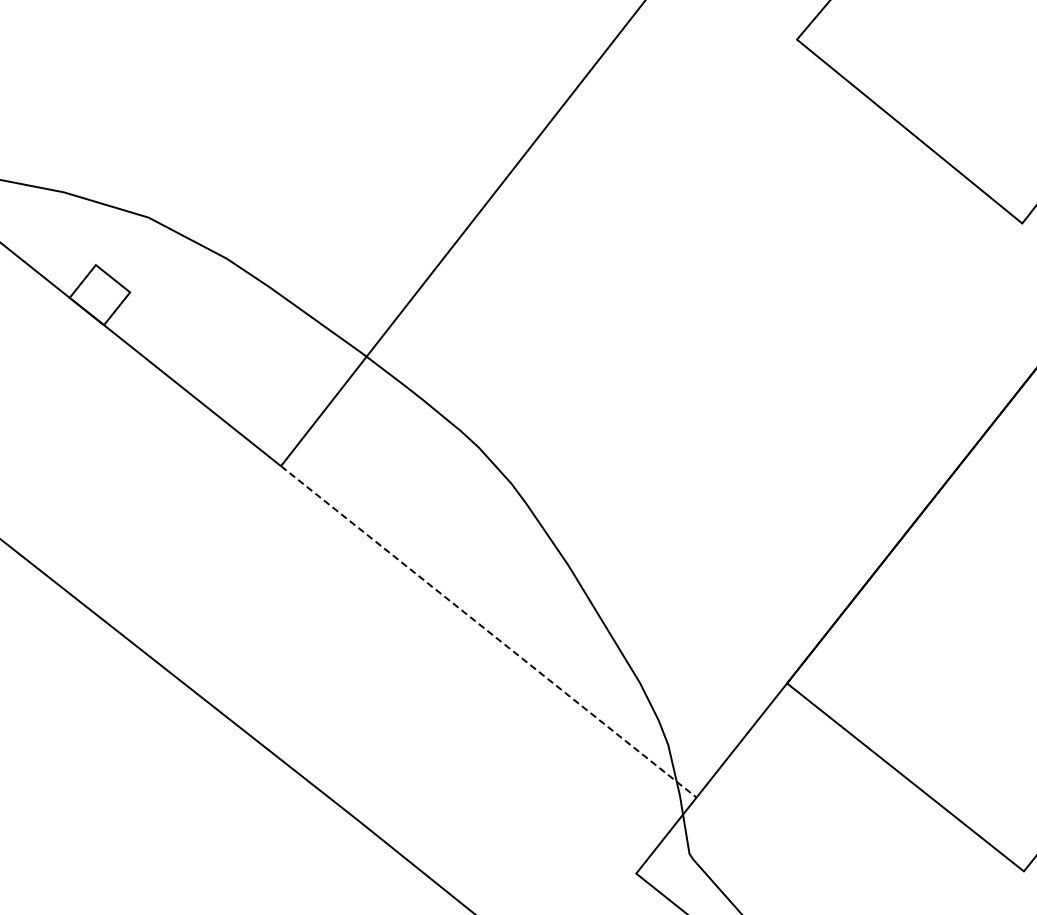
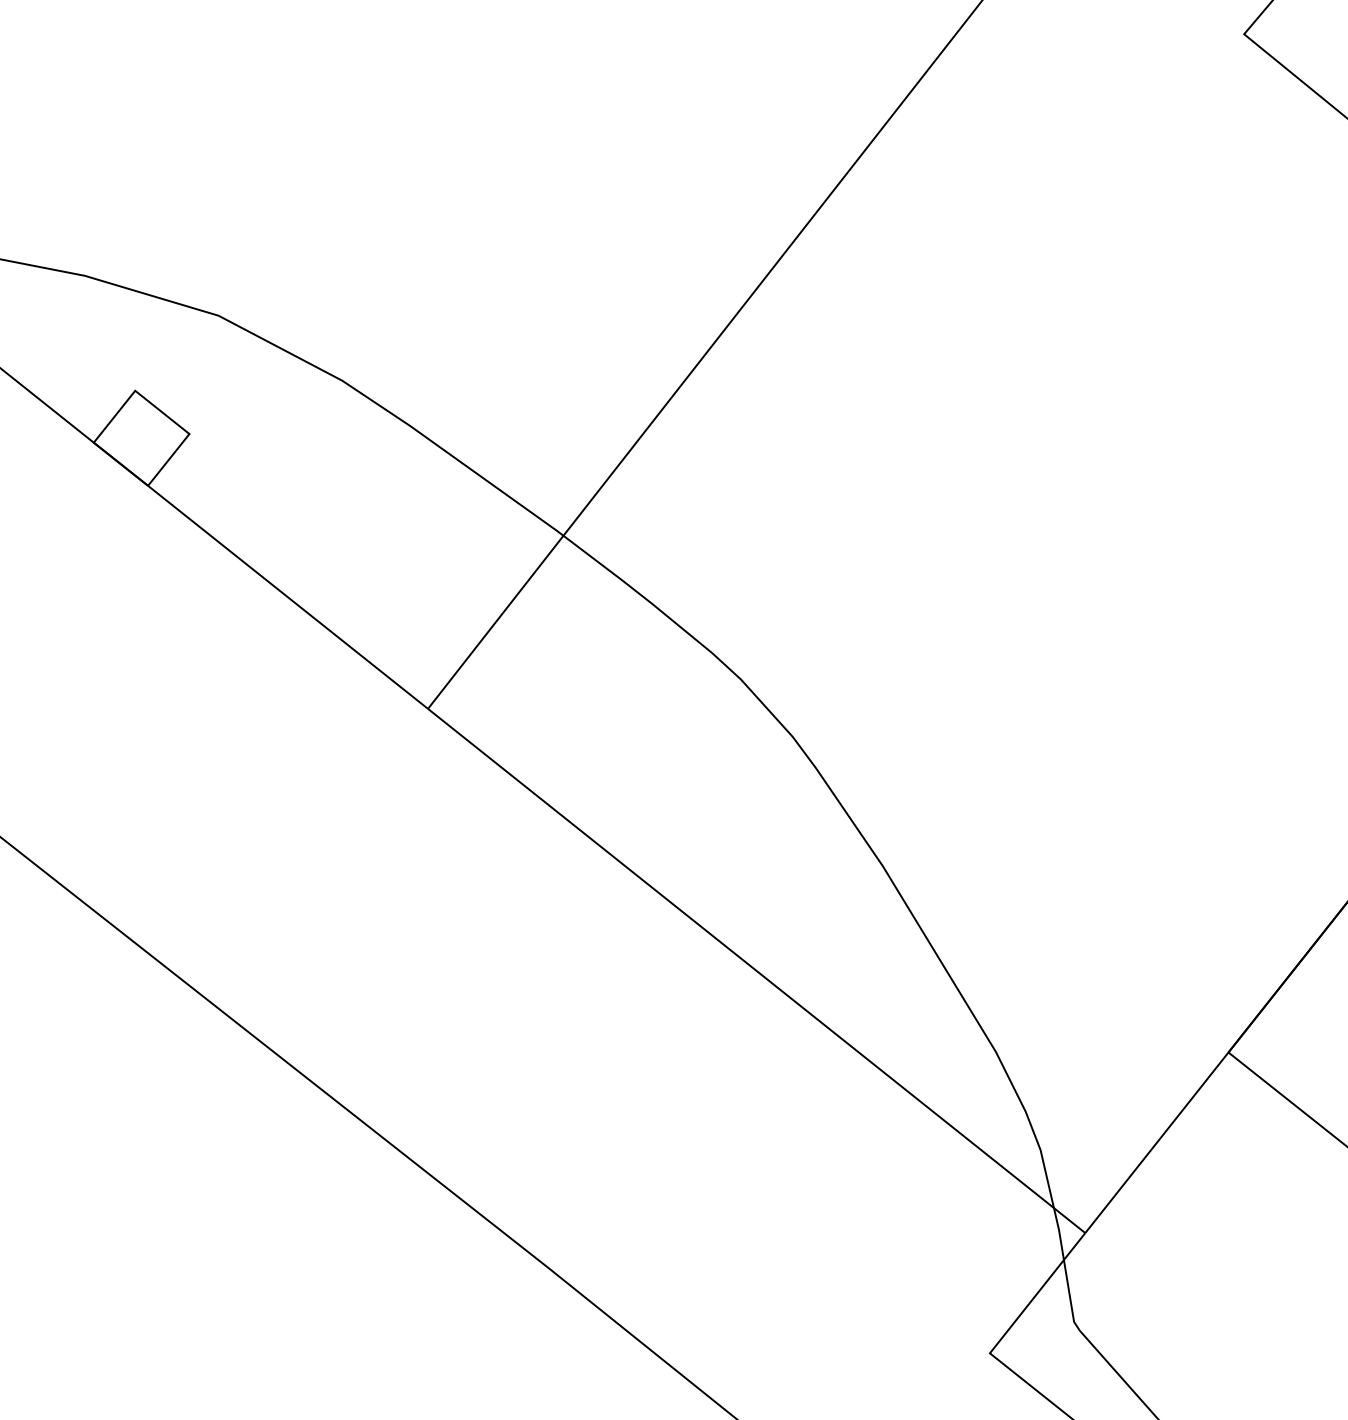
line: (488, 631) -> (756, 970), dashed -> solid

